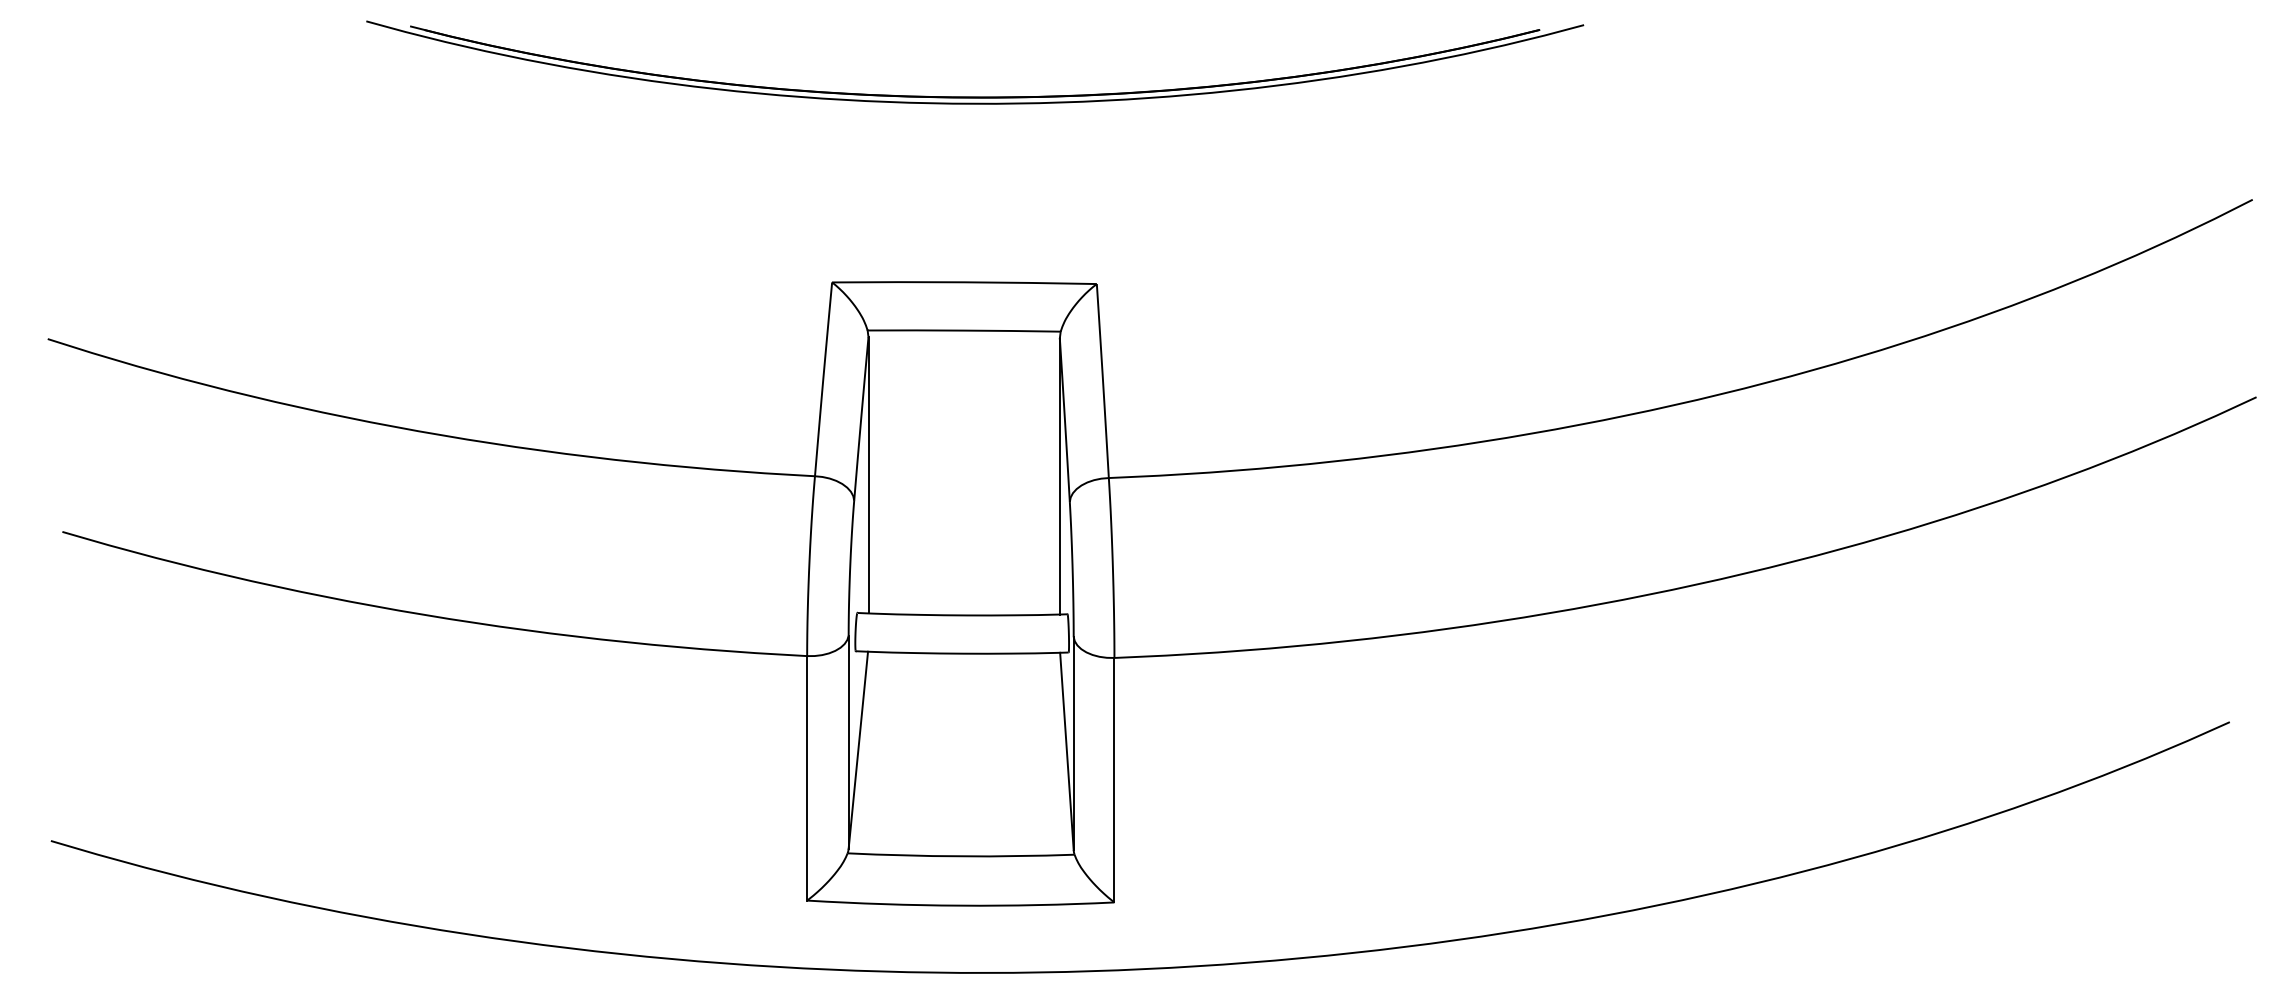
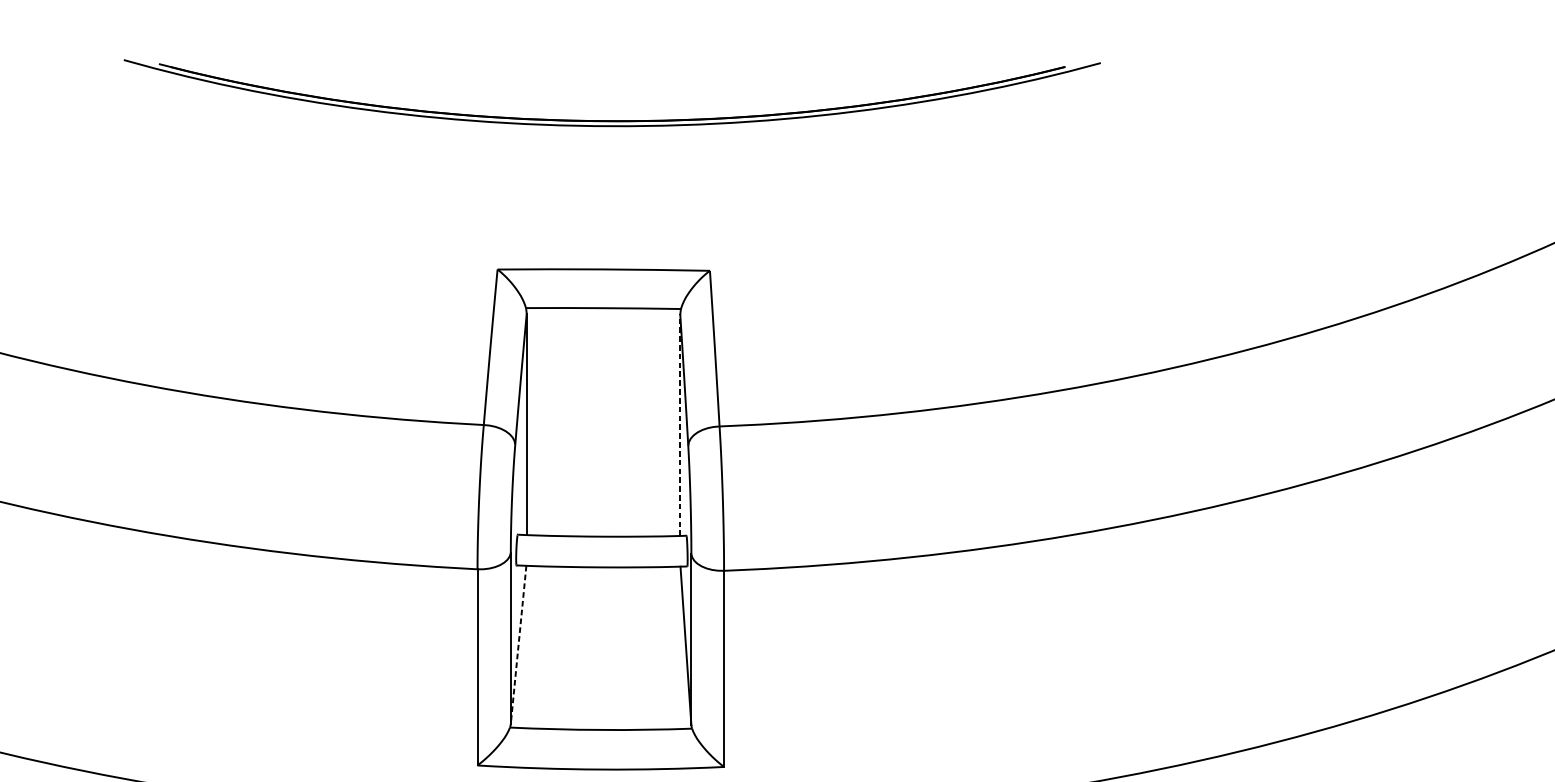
line: (1059, 475) -> (679, 424), solid -> dashed
line: (858, 750) -> (518, 645), solid -> dashed

